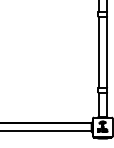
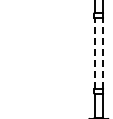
line: (98, 52) -> (94, 53), solid -> dashed
line: (106, 52) -> (102, 53), solid -> dashed

